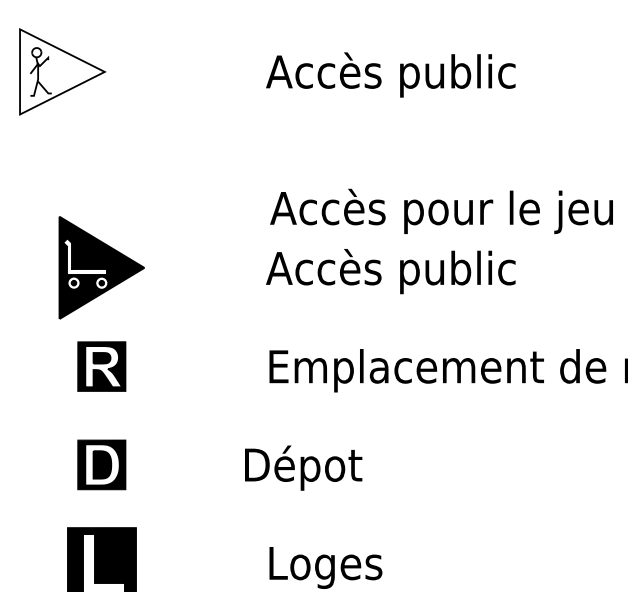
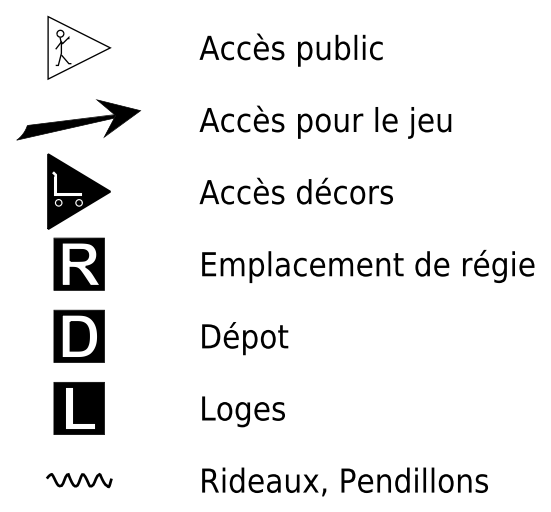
part: (62, 71) -> (79, 47), moved
part: (100, 169) -> (78, 119), added
text: (441, 210) -> (325, 121), moved
text: (463, 270) -> (344, 193), Accès public -> Accès décors
part: (100, 365) -> (78, 263), size x1.43
part: (100, 463) -> (78, 335), size x1.43
text: (304, 467) -> (245, 338), moved

